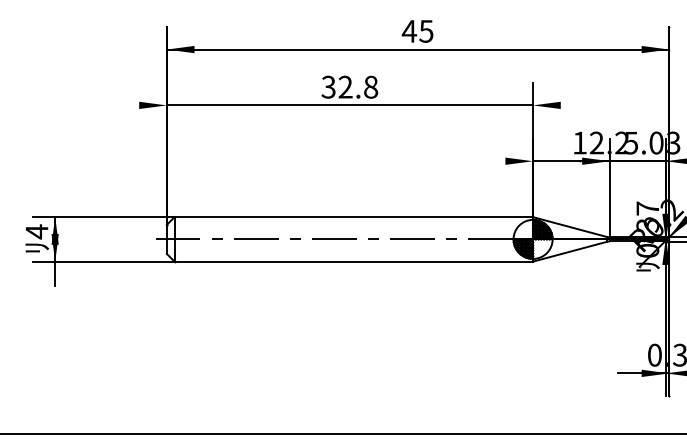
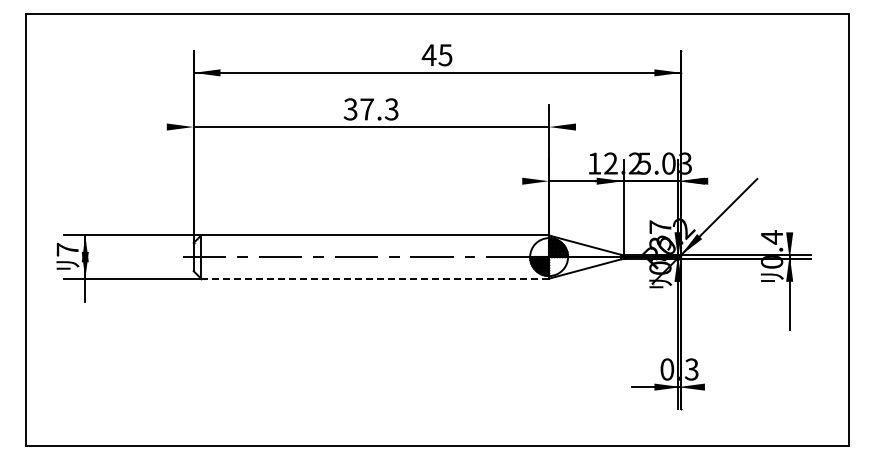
text: (358, 87) -> (379, 109), 32.8 -> 37.3
text: (36, 231) -> (67, 249), 4 -> 7
line: (354, 261) -> (375, 278), solid -> dashed

